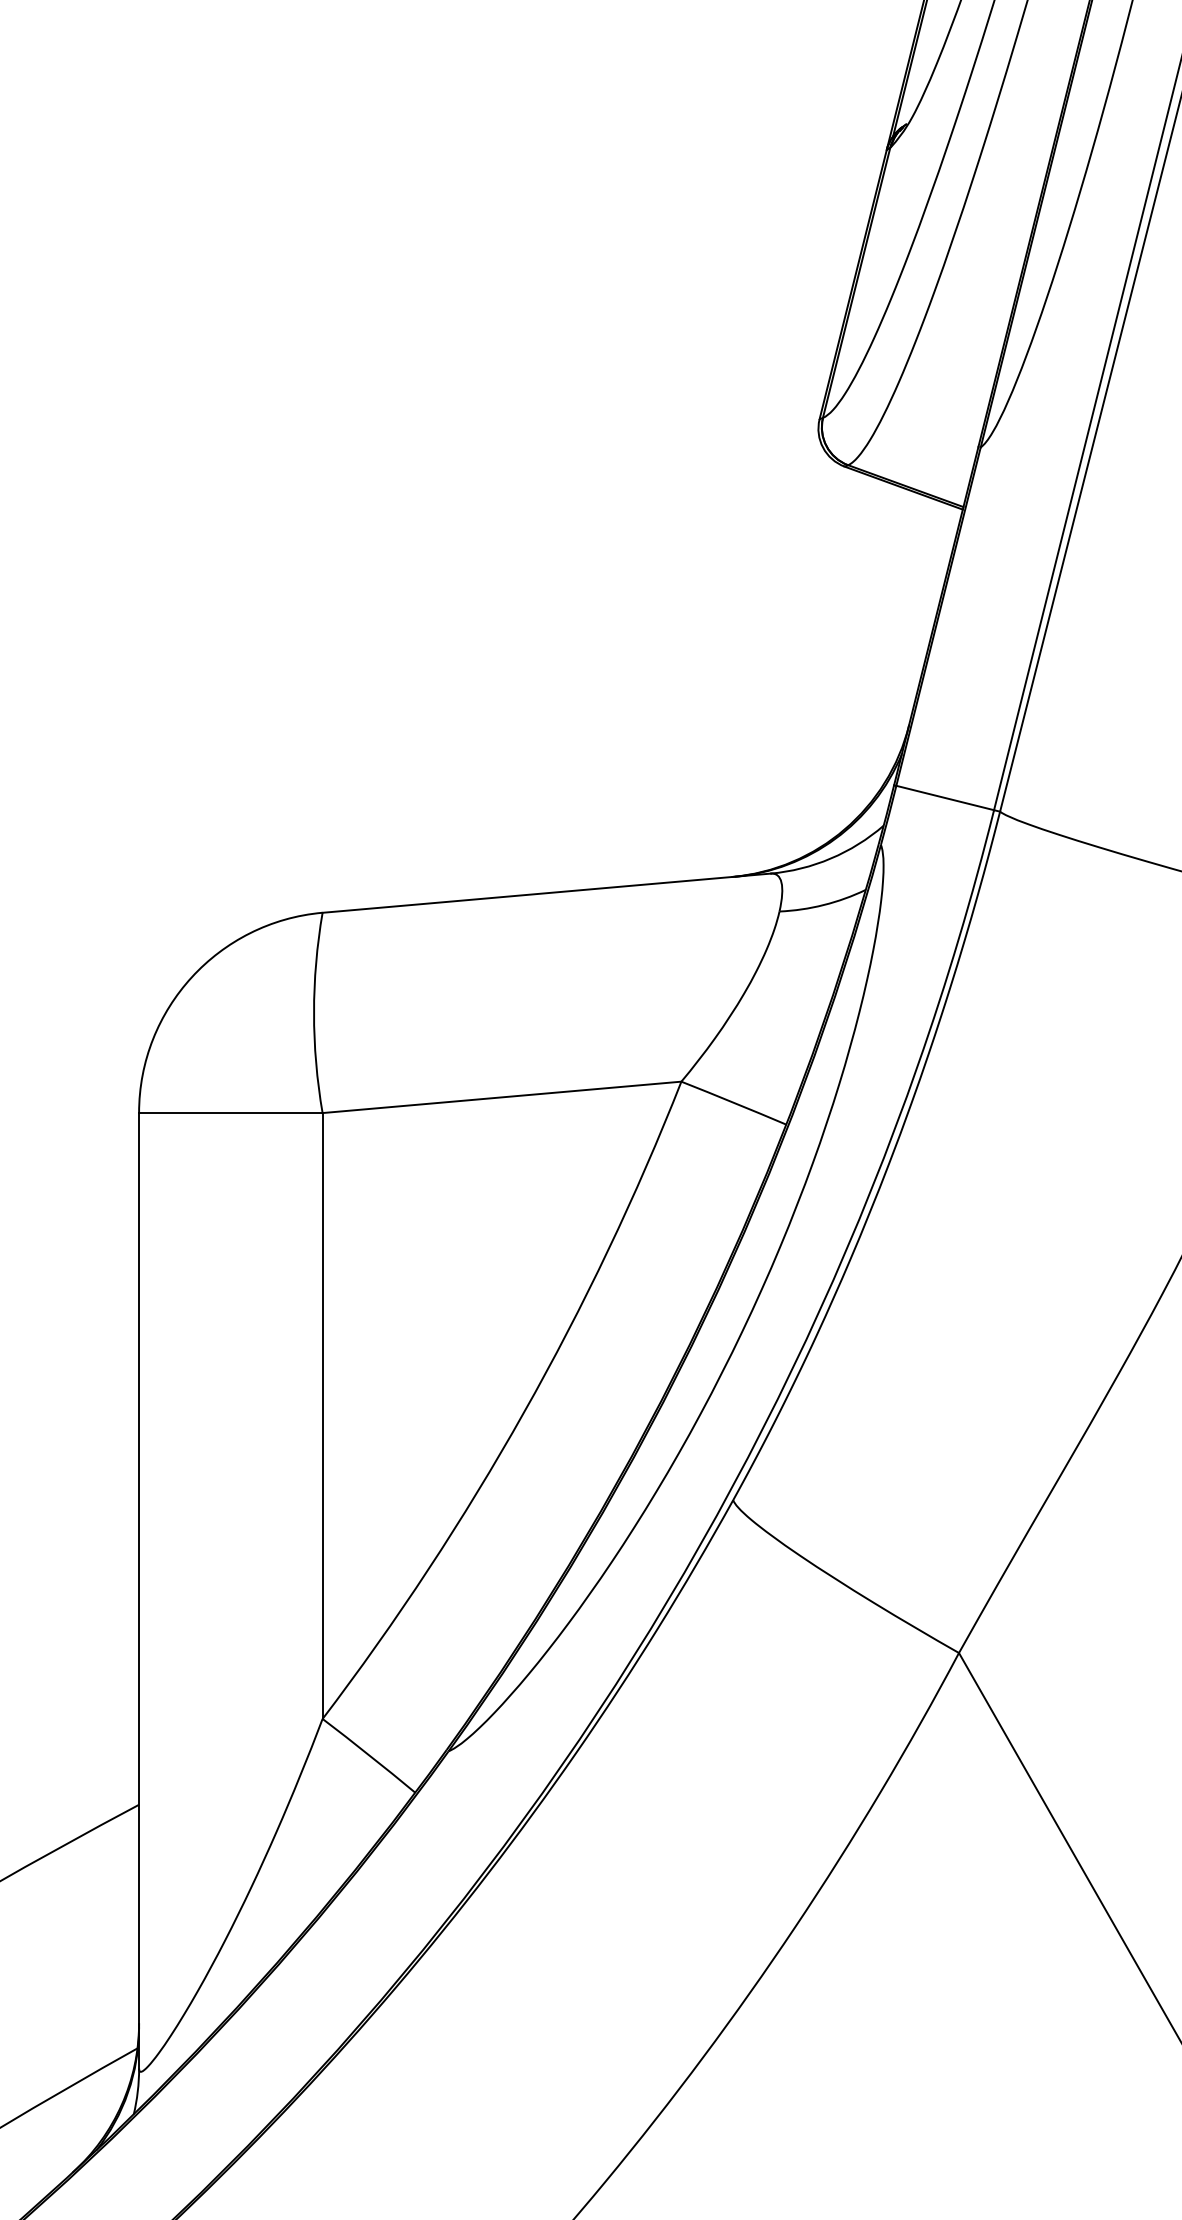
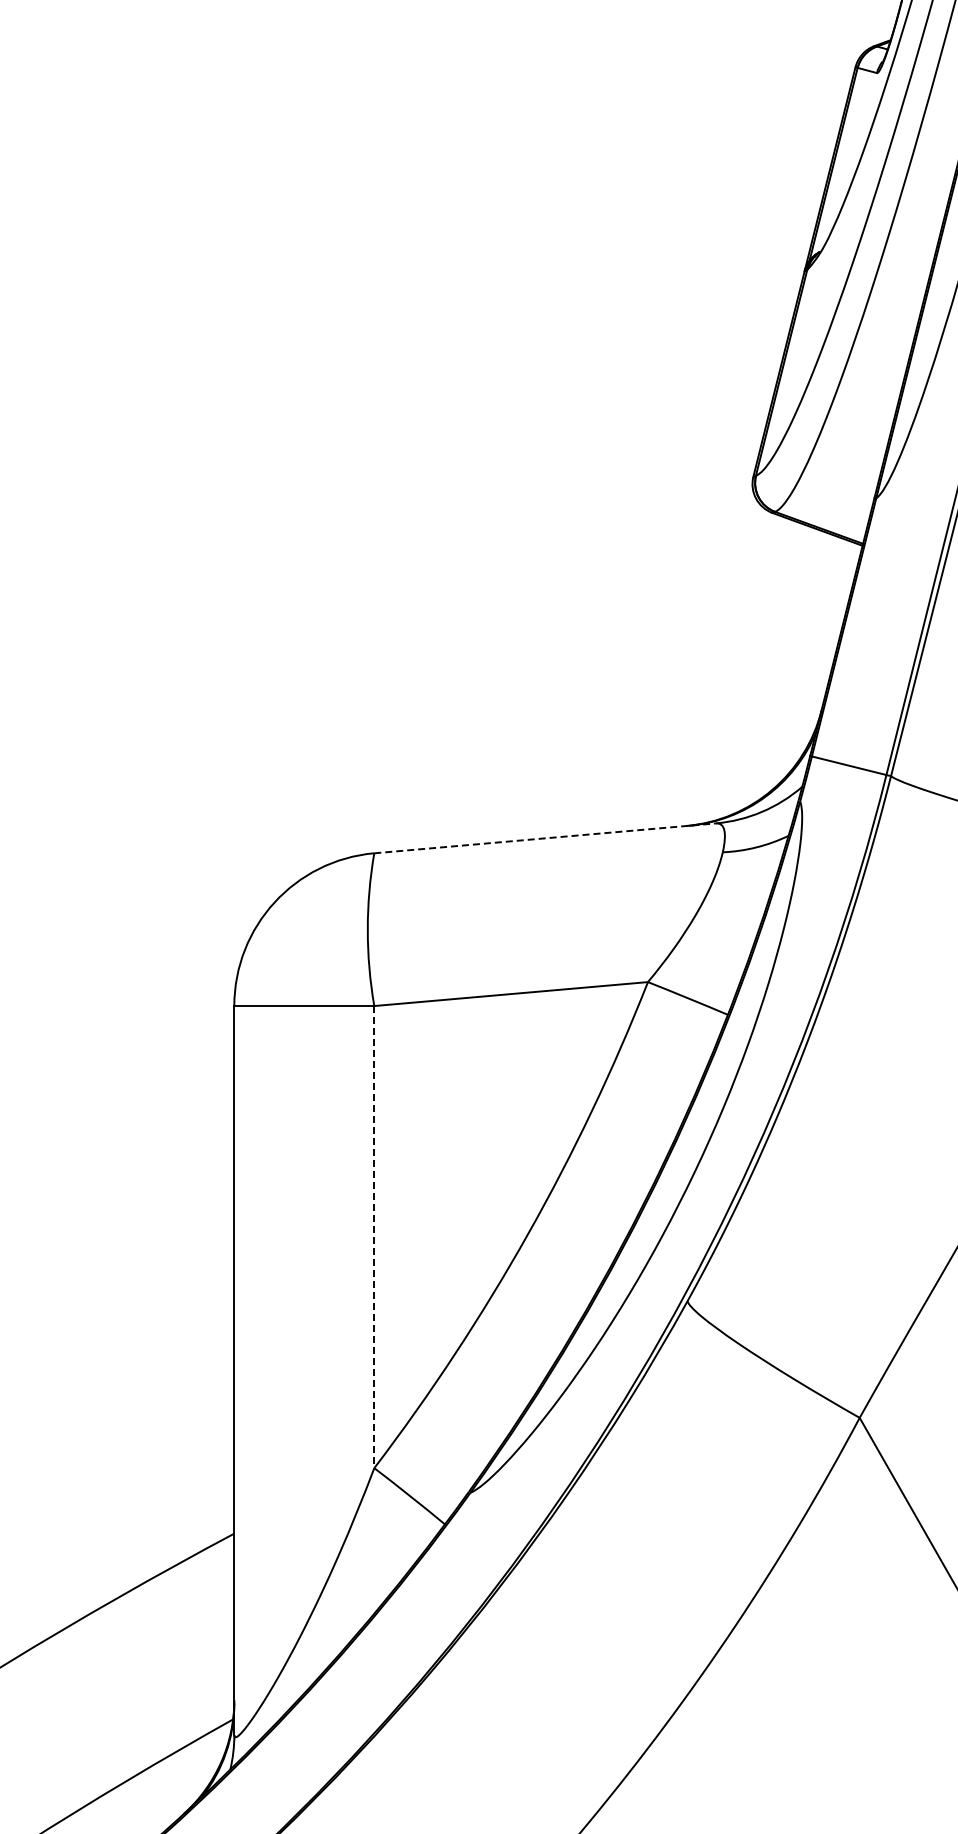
line: (547, 893) -> (545, 838), solid -> dashed
line: (322, 1416) -> (374, 1237), solid -> dashed

